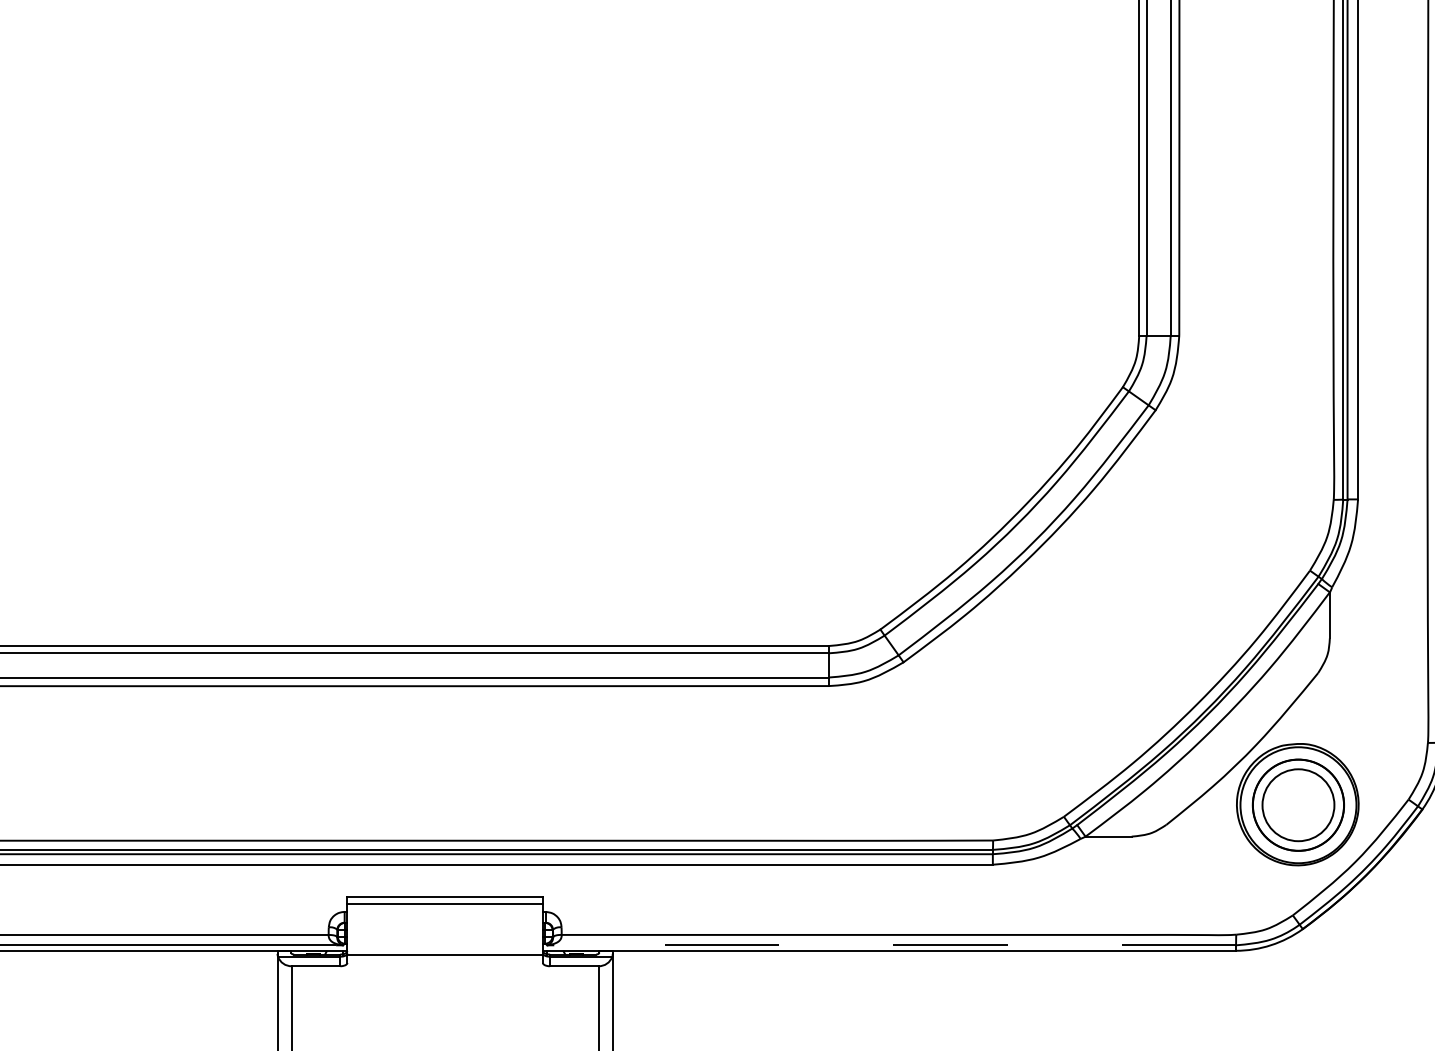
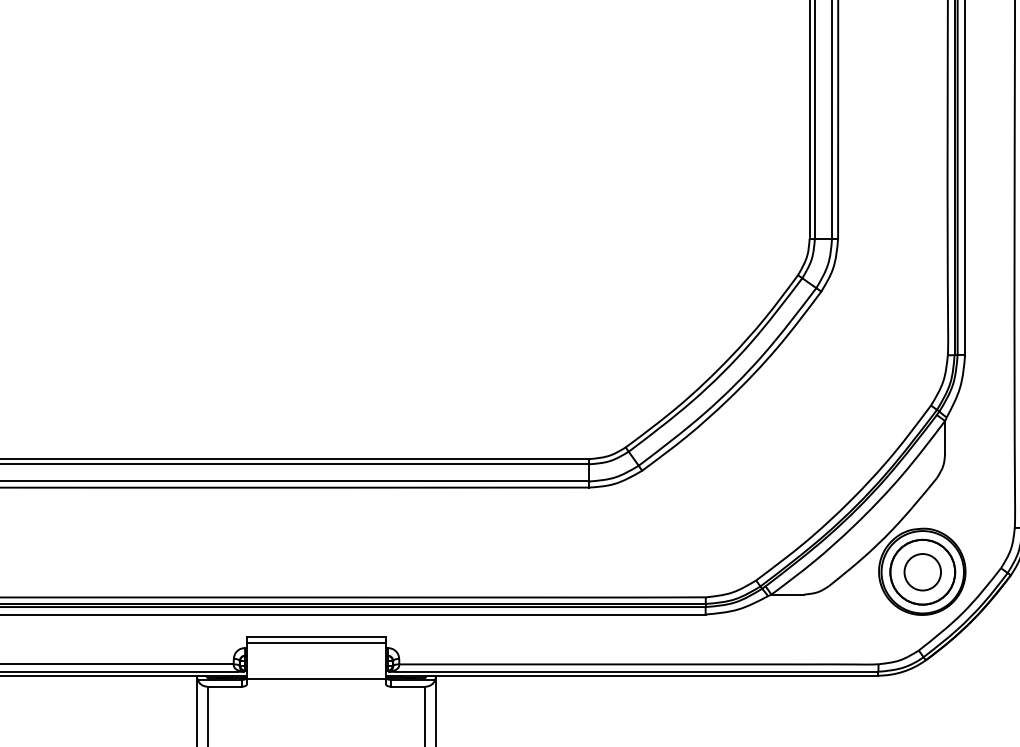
circle: (1298, 804) -> (922, 571), size x0.71
line: (894, 945) -> (635, 671), dashed -> solid

